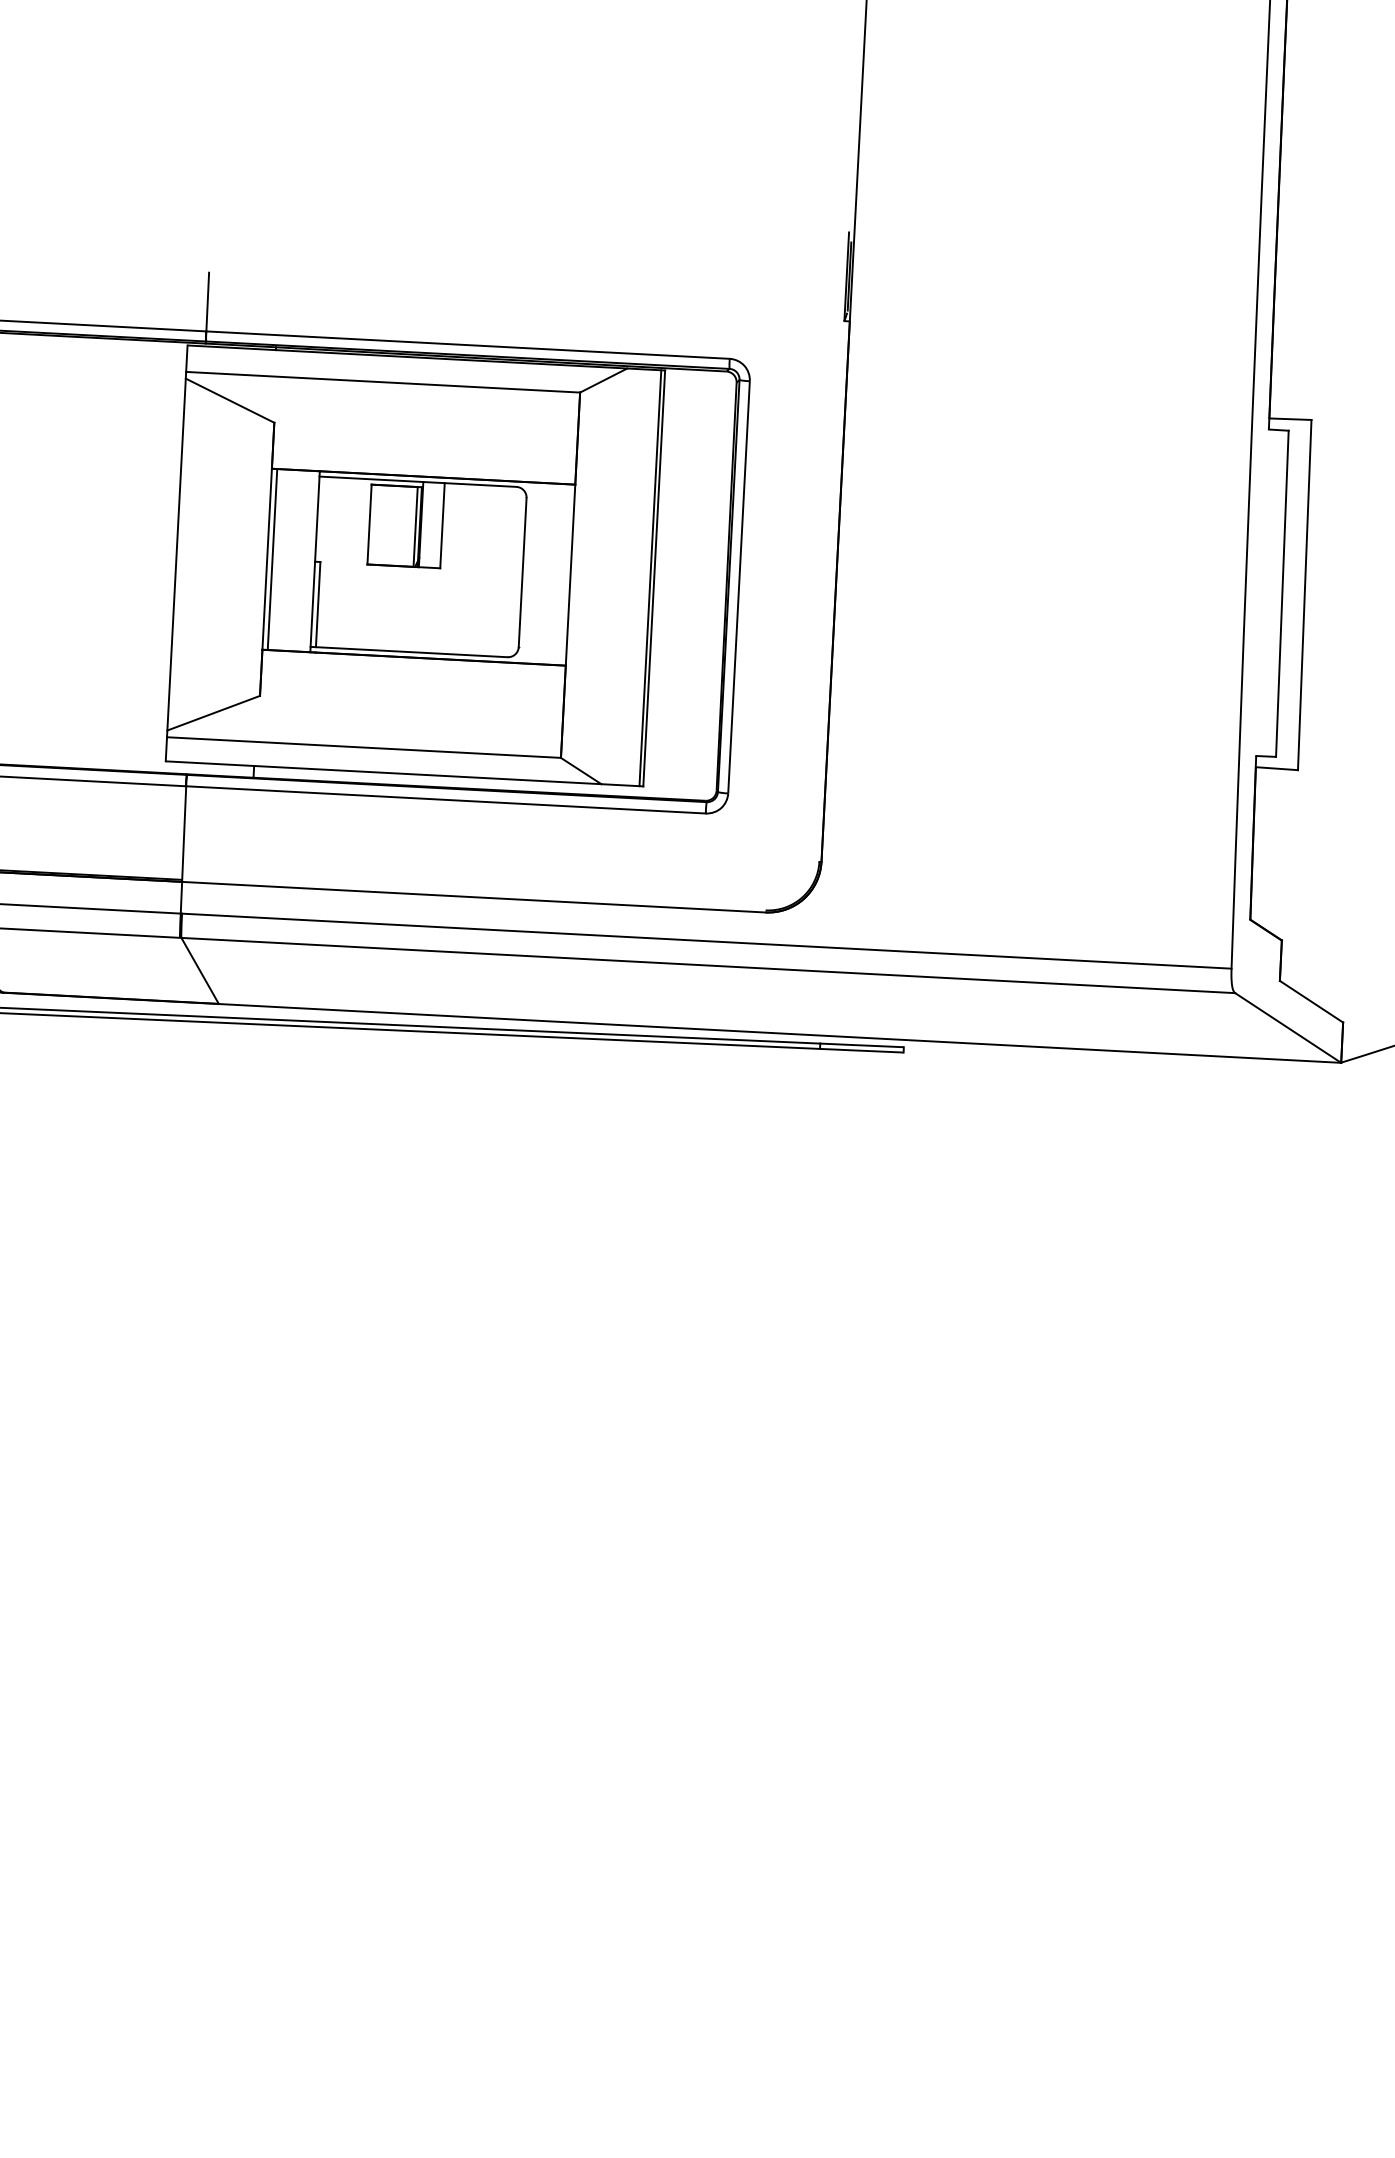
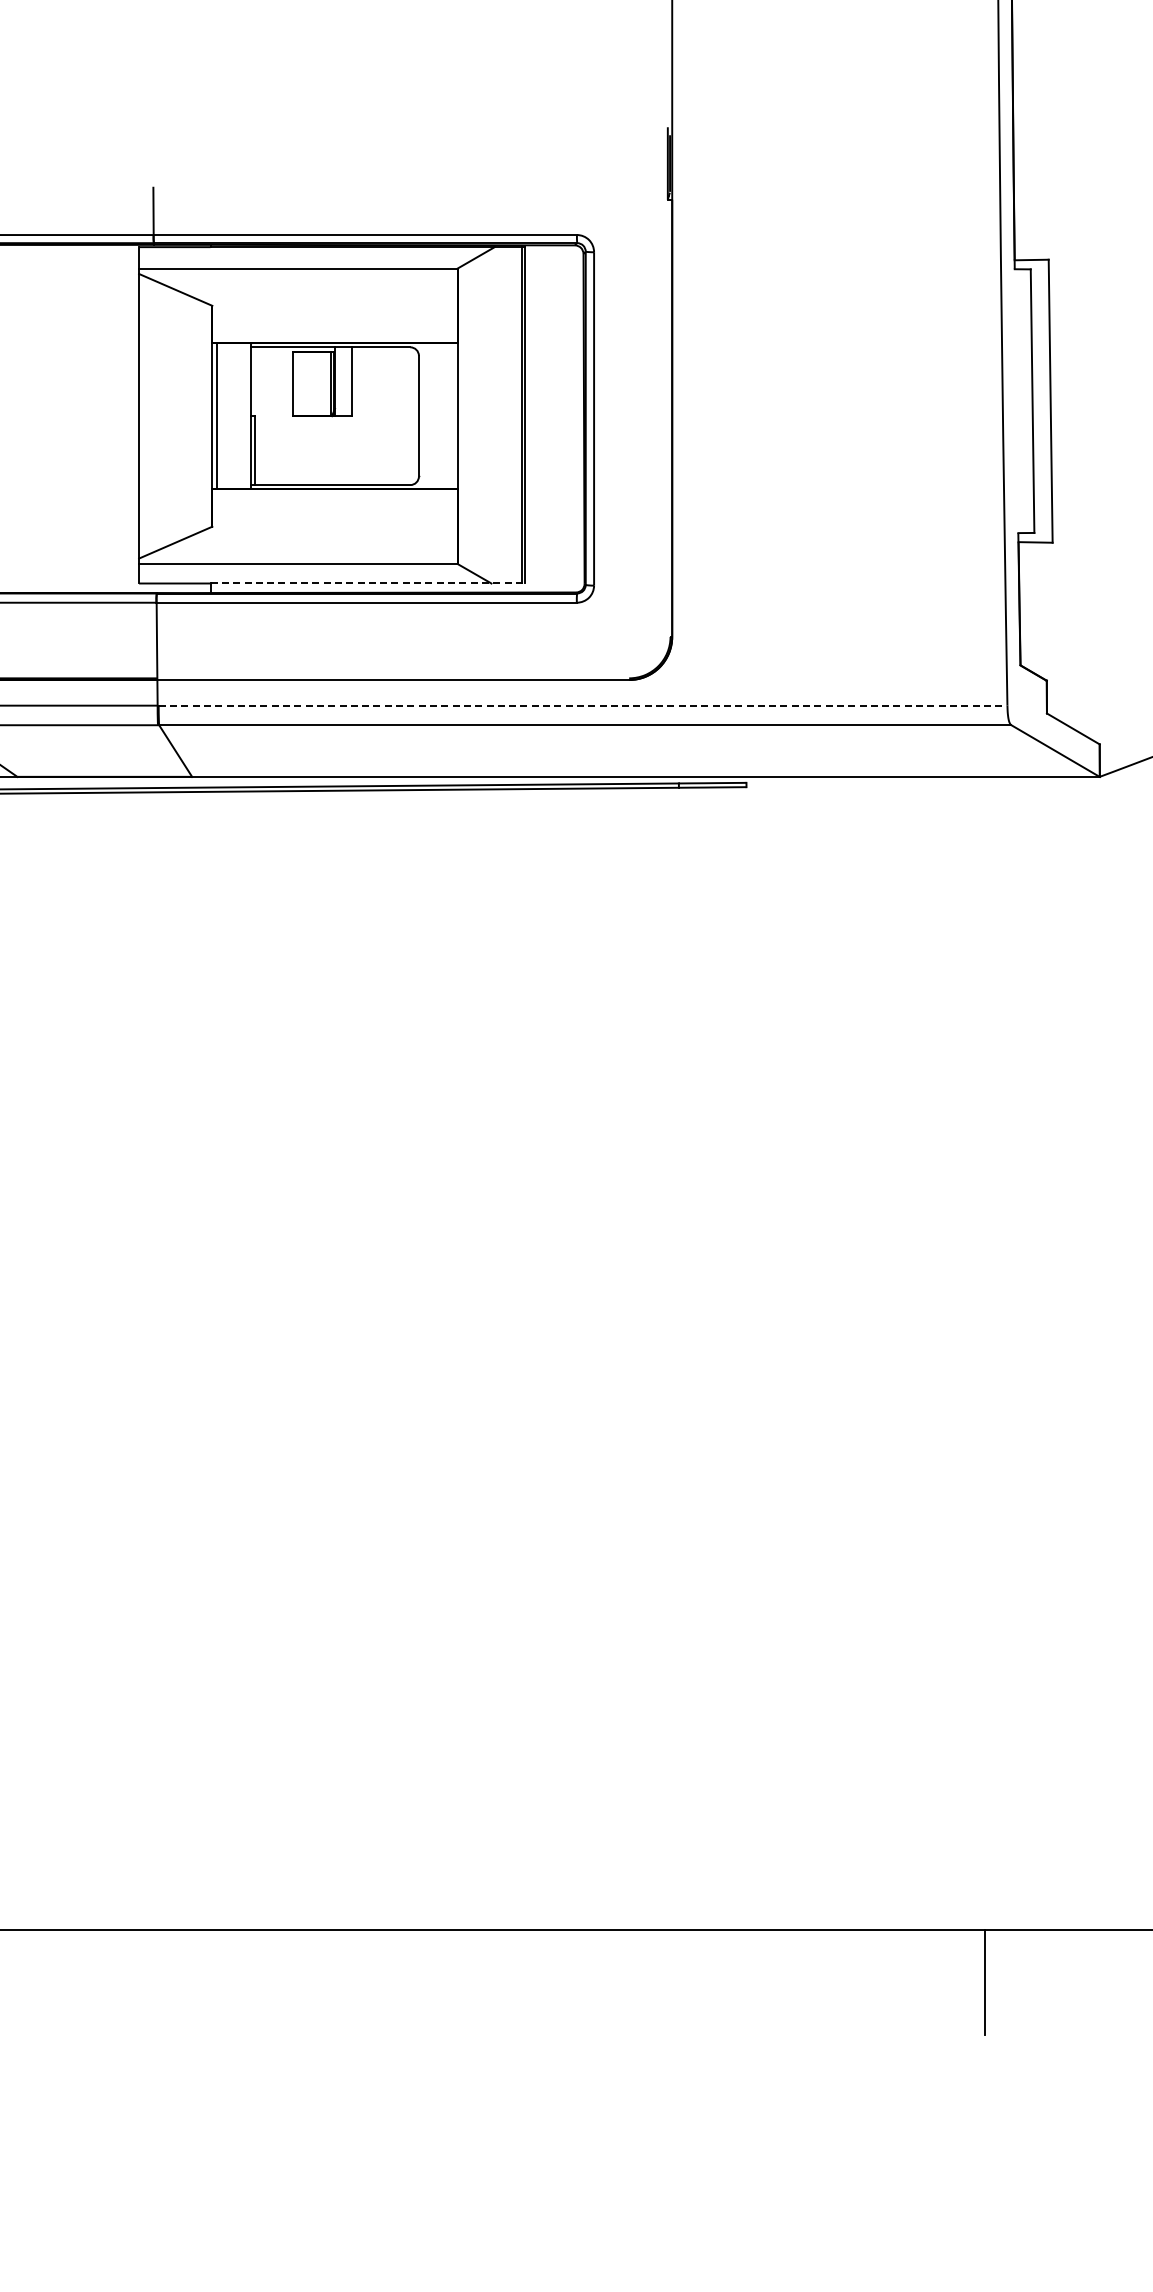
line: (449, 776) -> (368, 583), solid -> dashed
line: (707, 941) -> (583, 705), solid -> dashed

